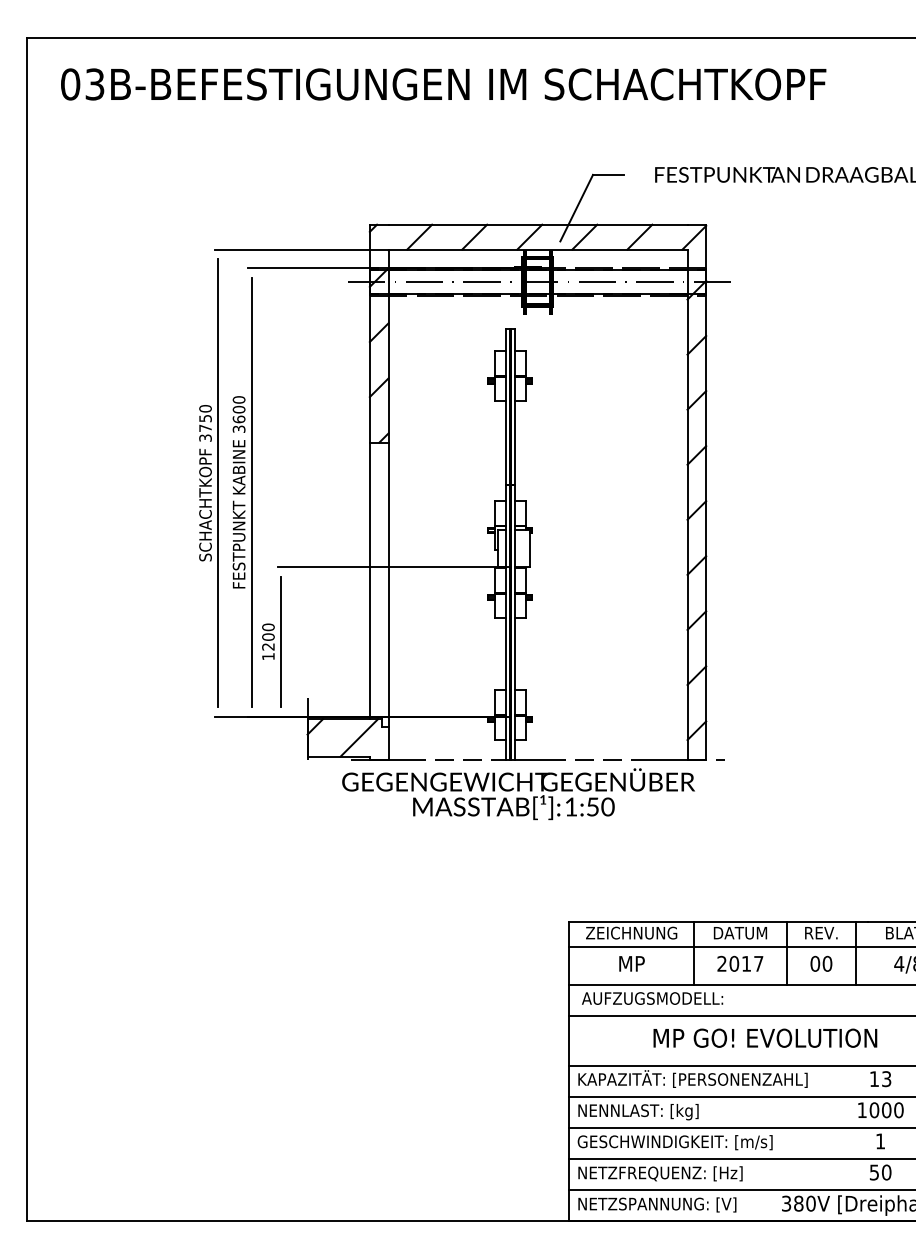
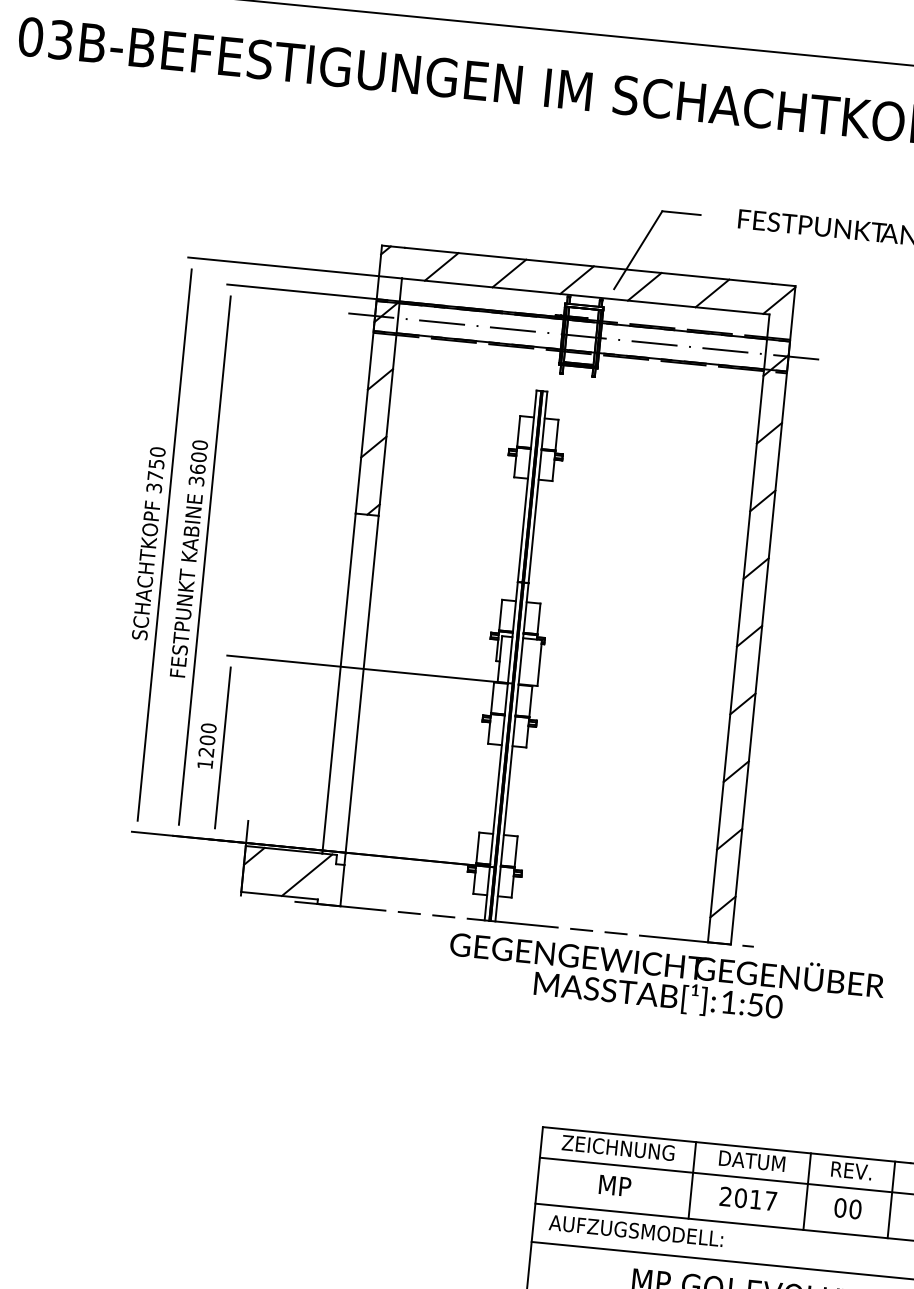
text: (518, 794) -> (665, 980), moved

